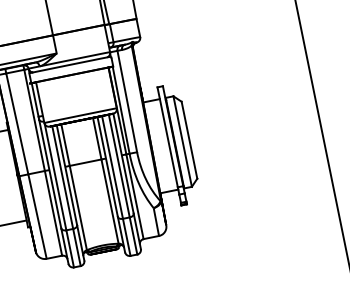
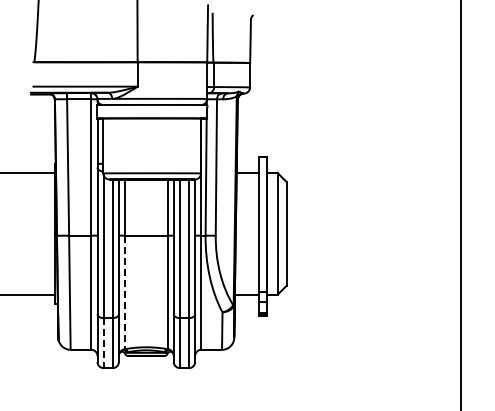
line: (78, 208) -> (124, 292), solid -> dashed
line: (70, 249) -> (103, 343), solid -> dashed

